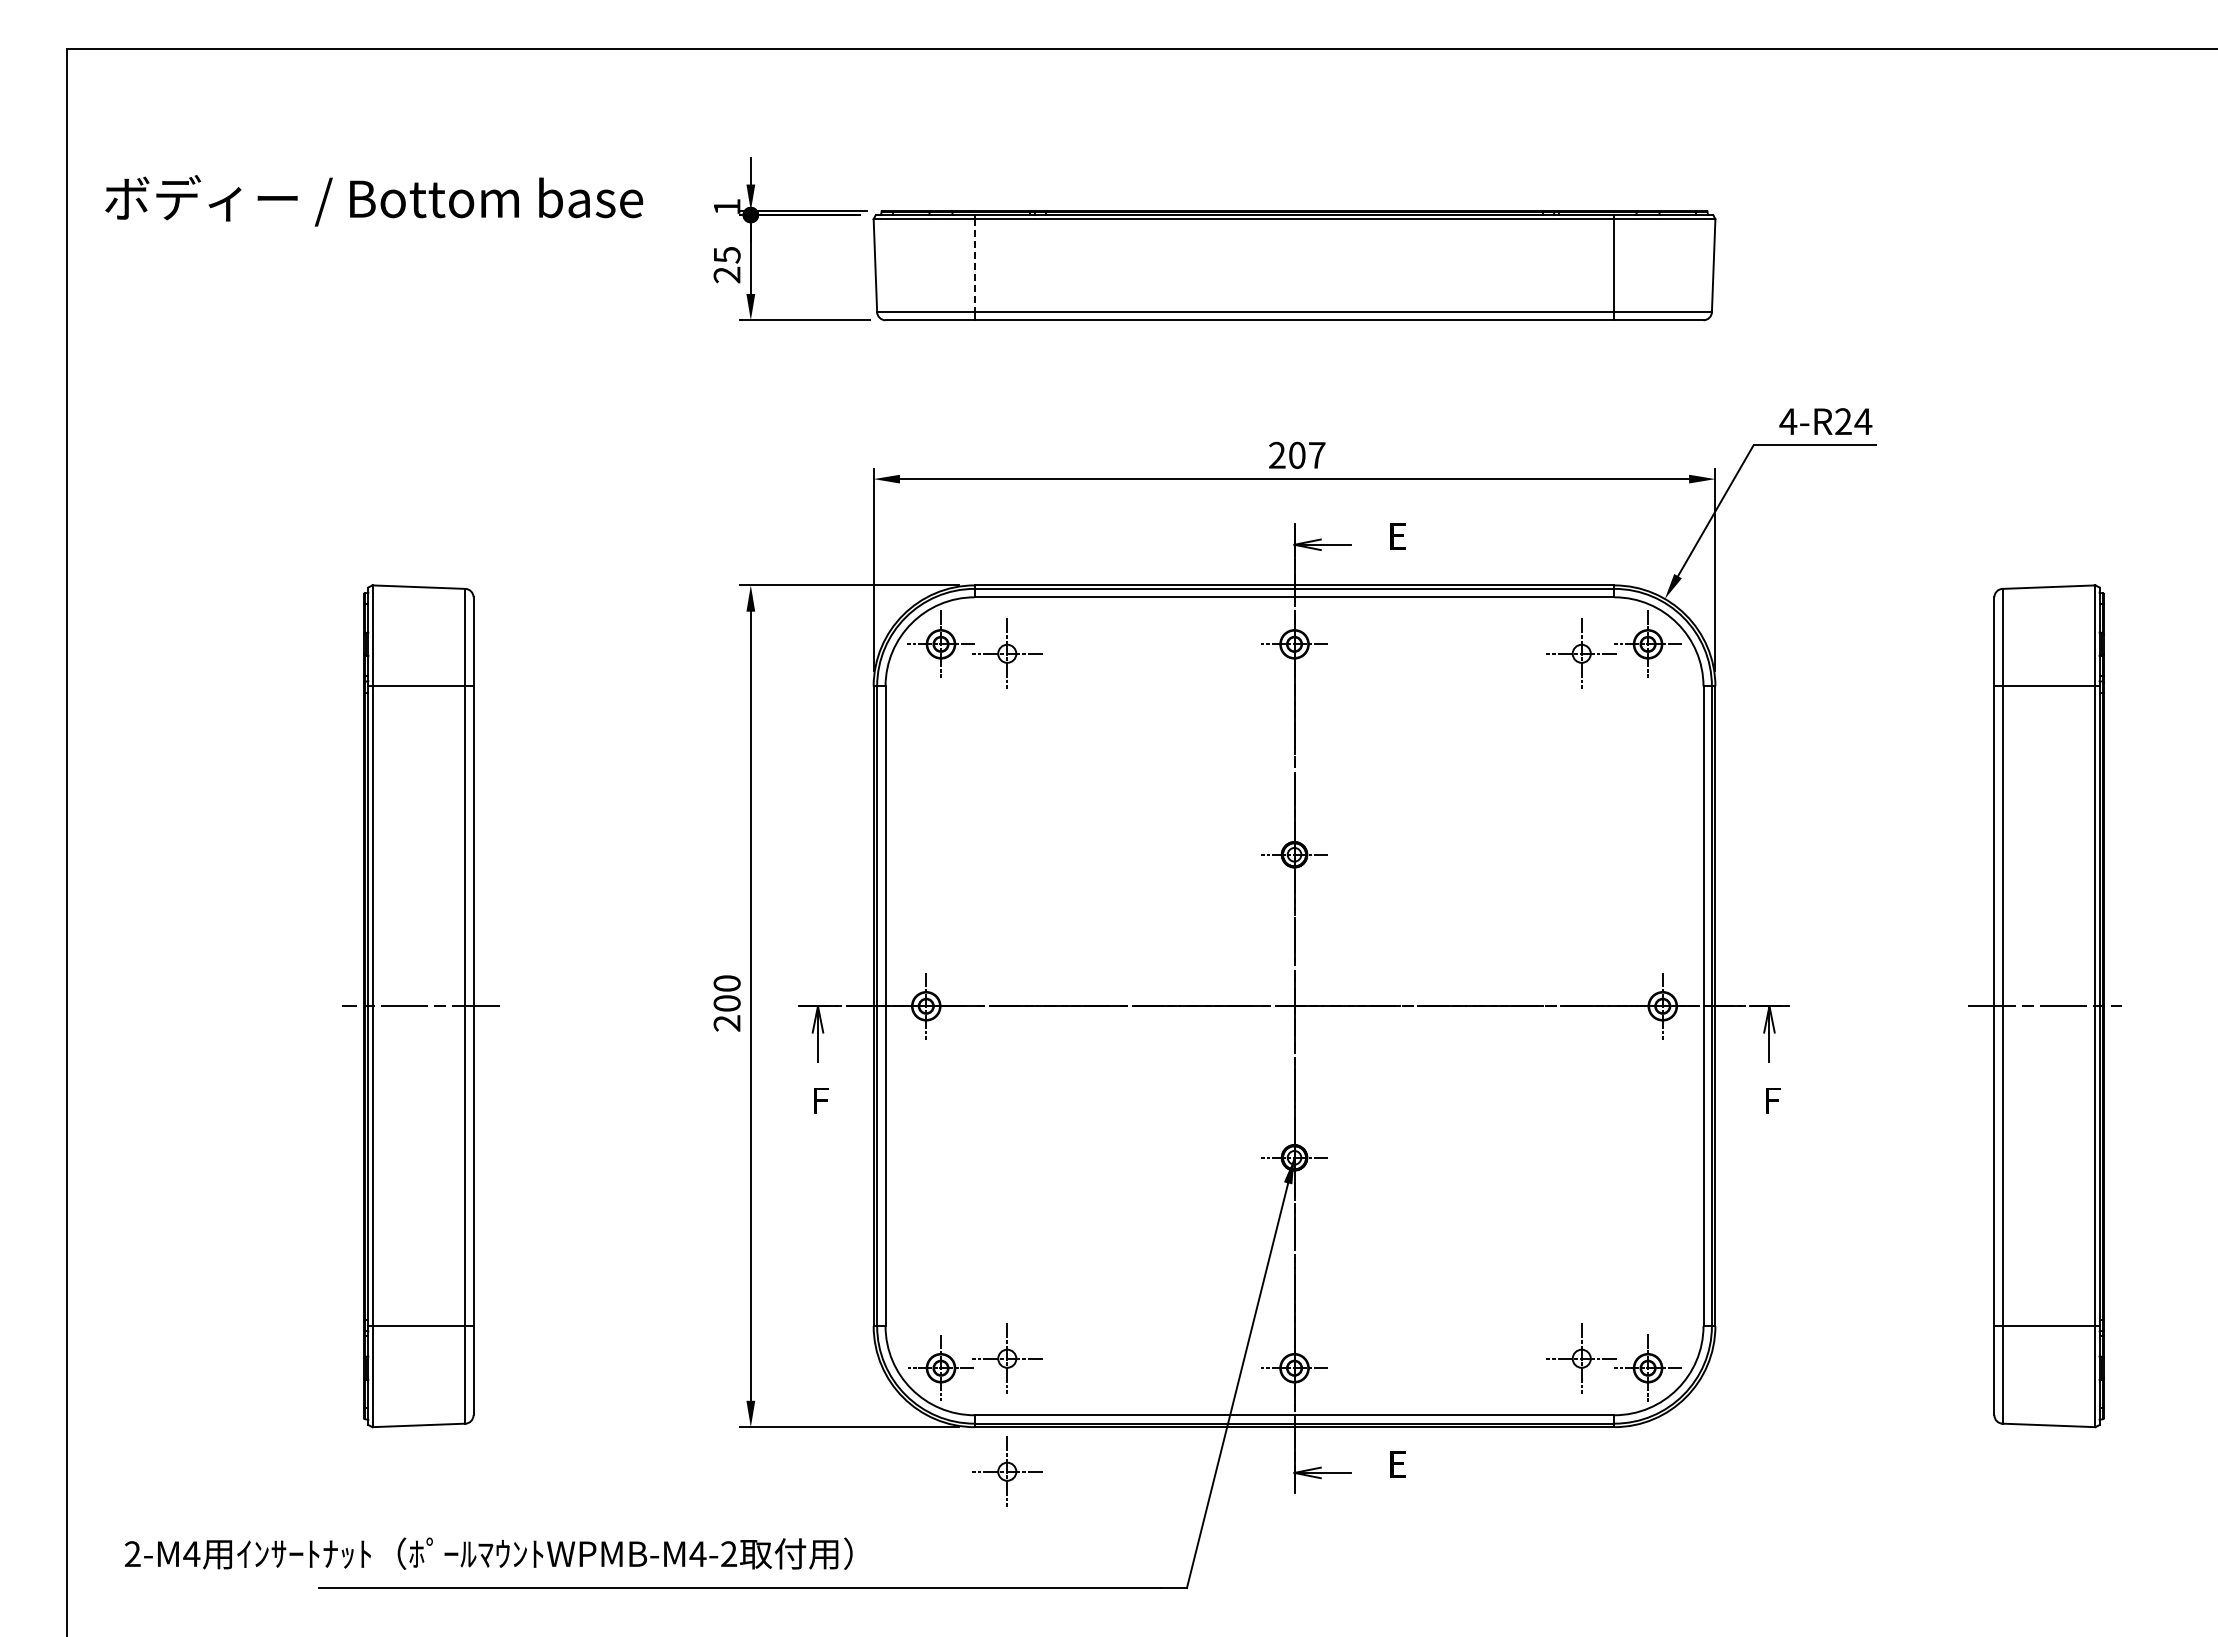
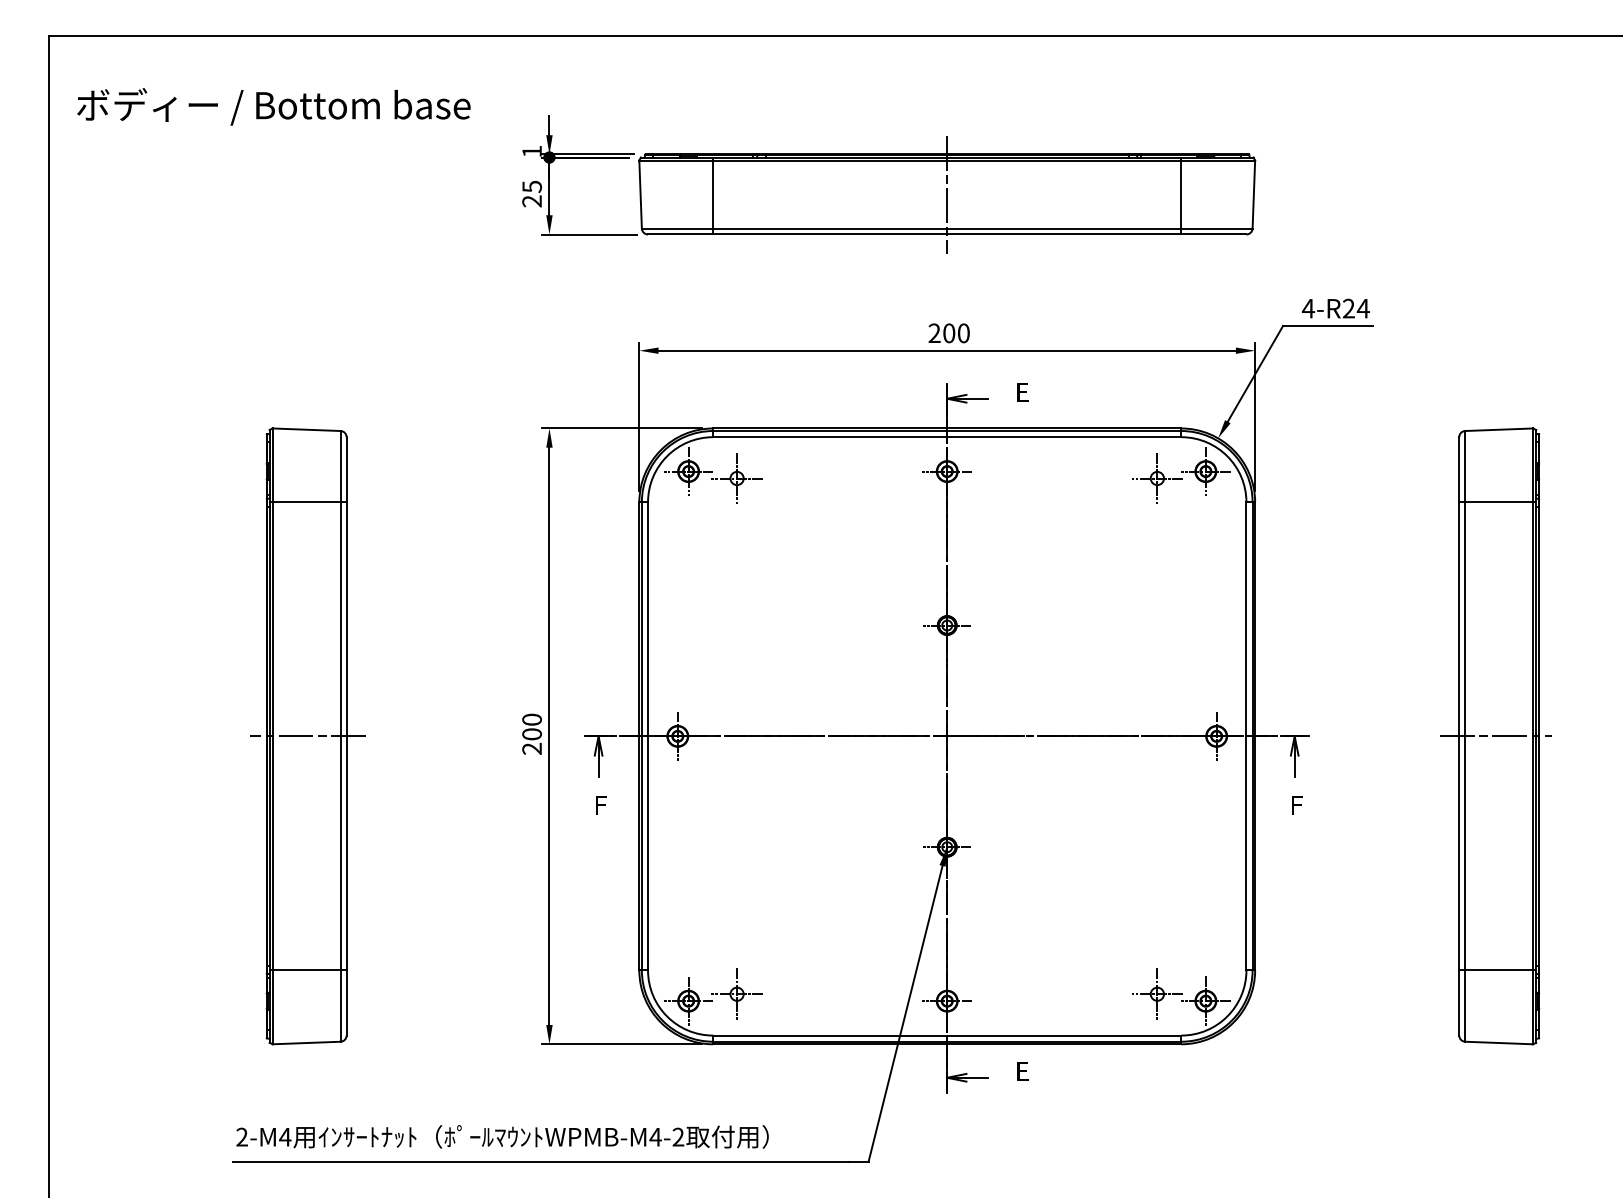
text: (374, 200) -> (274, 106), moved
line: (1294, 265) -> (947, 194), added
line: (974, 266) -> (713, 195), dashed -> solid
text: (1317, 454) -> (964, 332), 207 -> 200
part: (1007, 1471) -> (737, 1076), removed
text: (488, 1553) -> (502, 1136), moved

